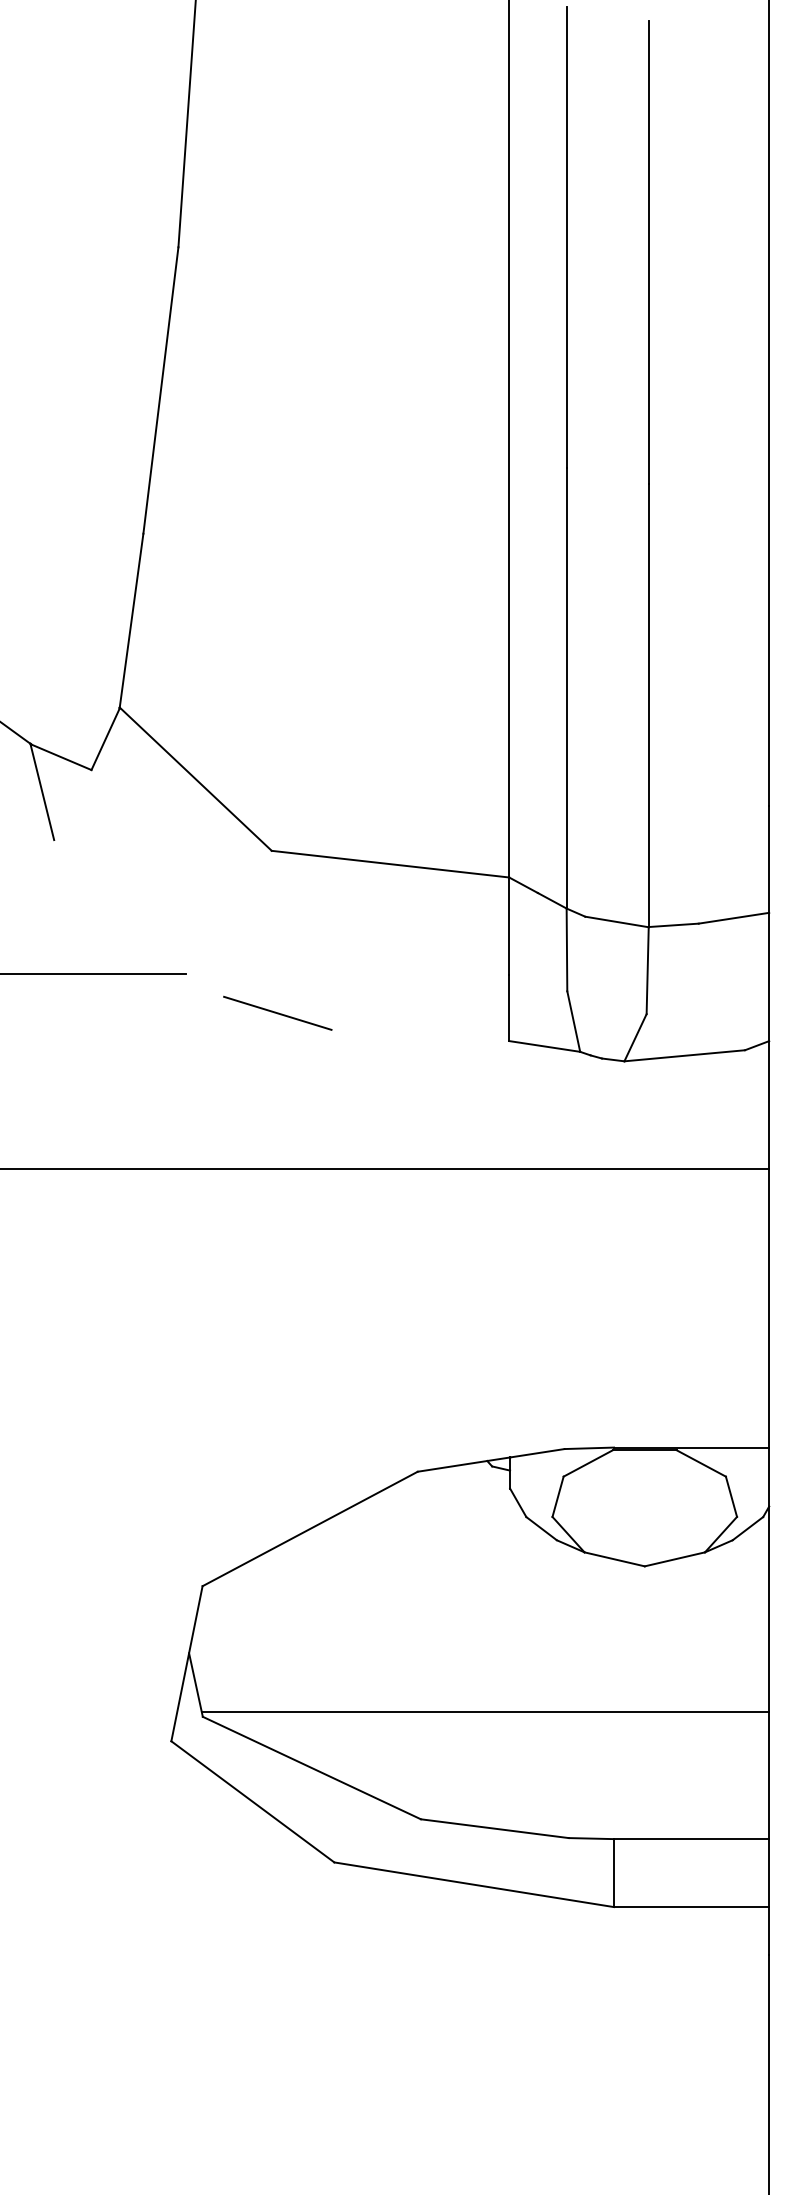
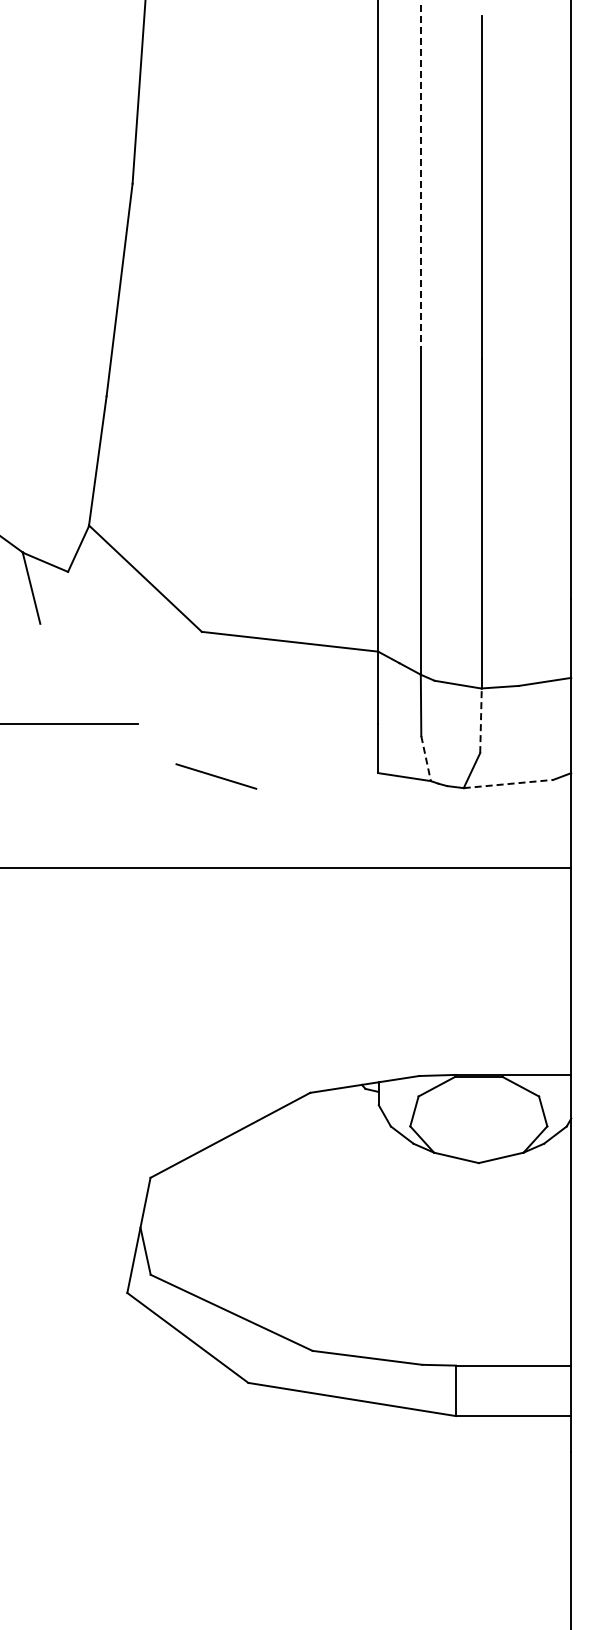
line: (566, 237) -> (420, 176), solid -> dashed
line: (647, 970) -> (480, 720), solid -> dashed
line: (277, 1013) -> (216, 776), moved
line: (574, 1021) -> (426, 758), solid -> dashed
line: (684, 1056) -> (508, 784), solid -> dashed
line: (485, 1712) -> (360, 1271), removed

